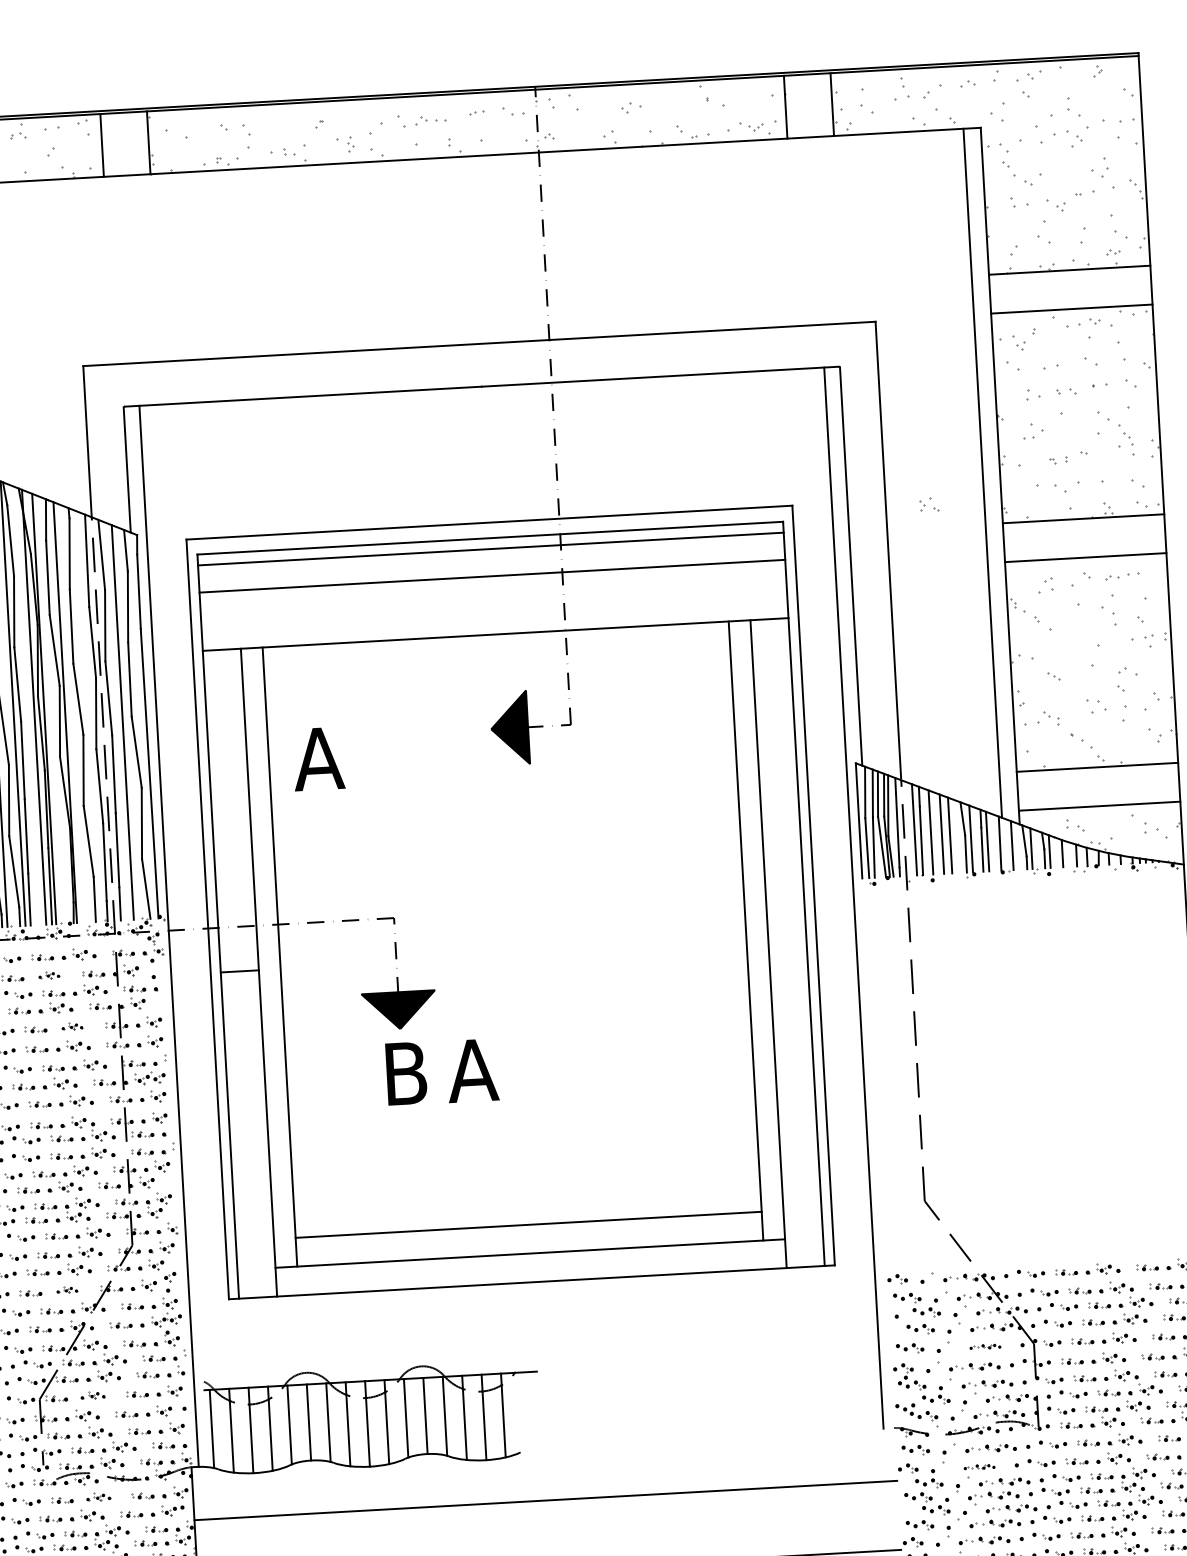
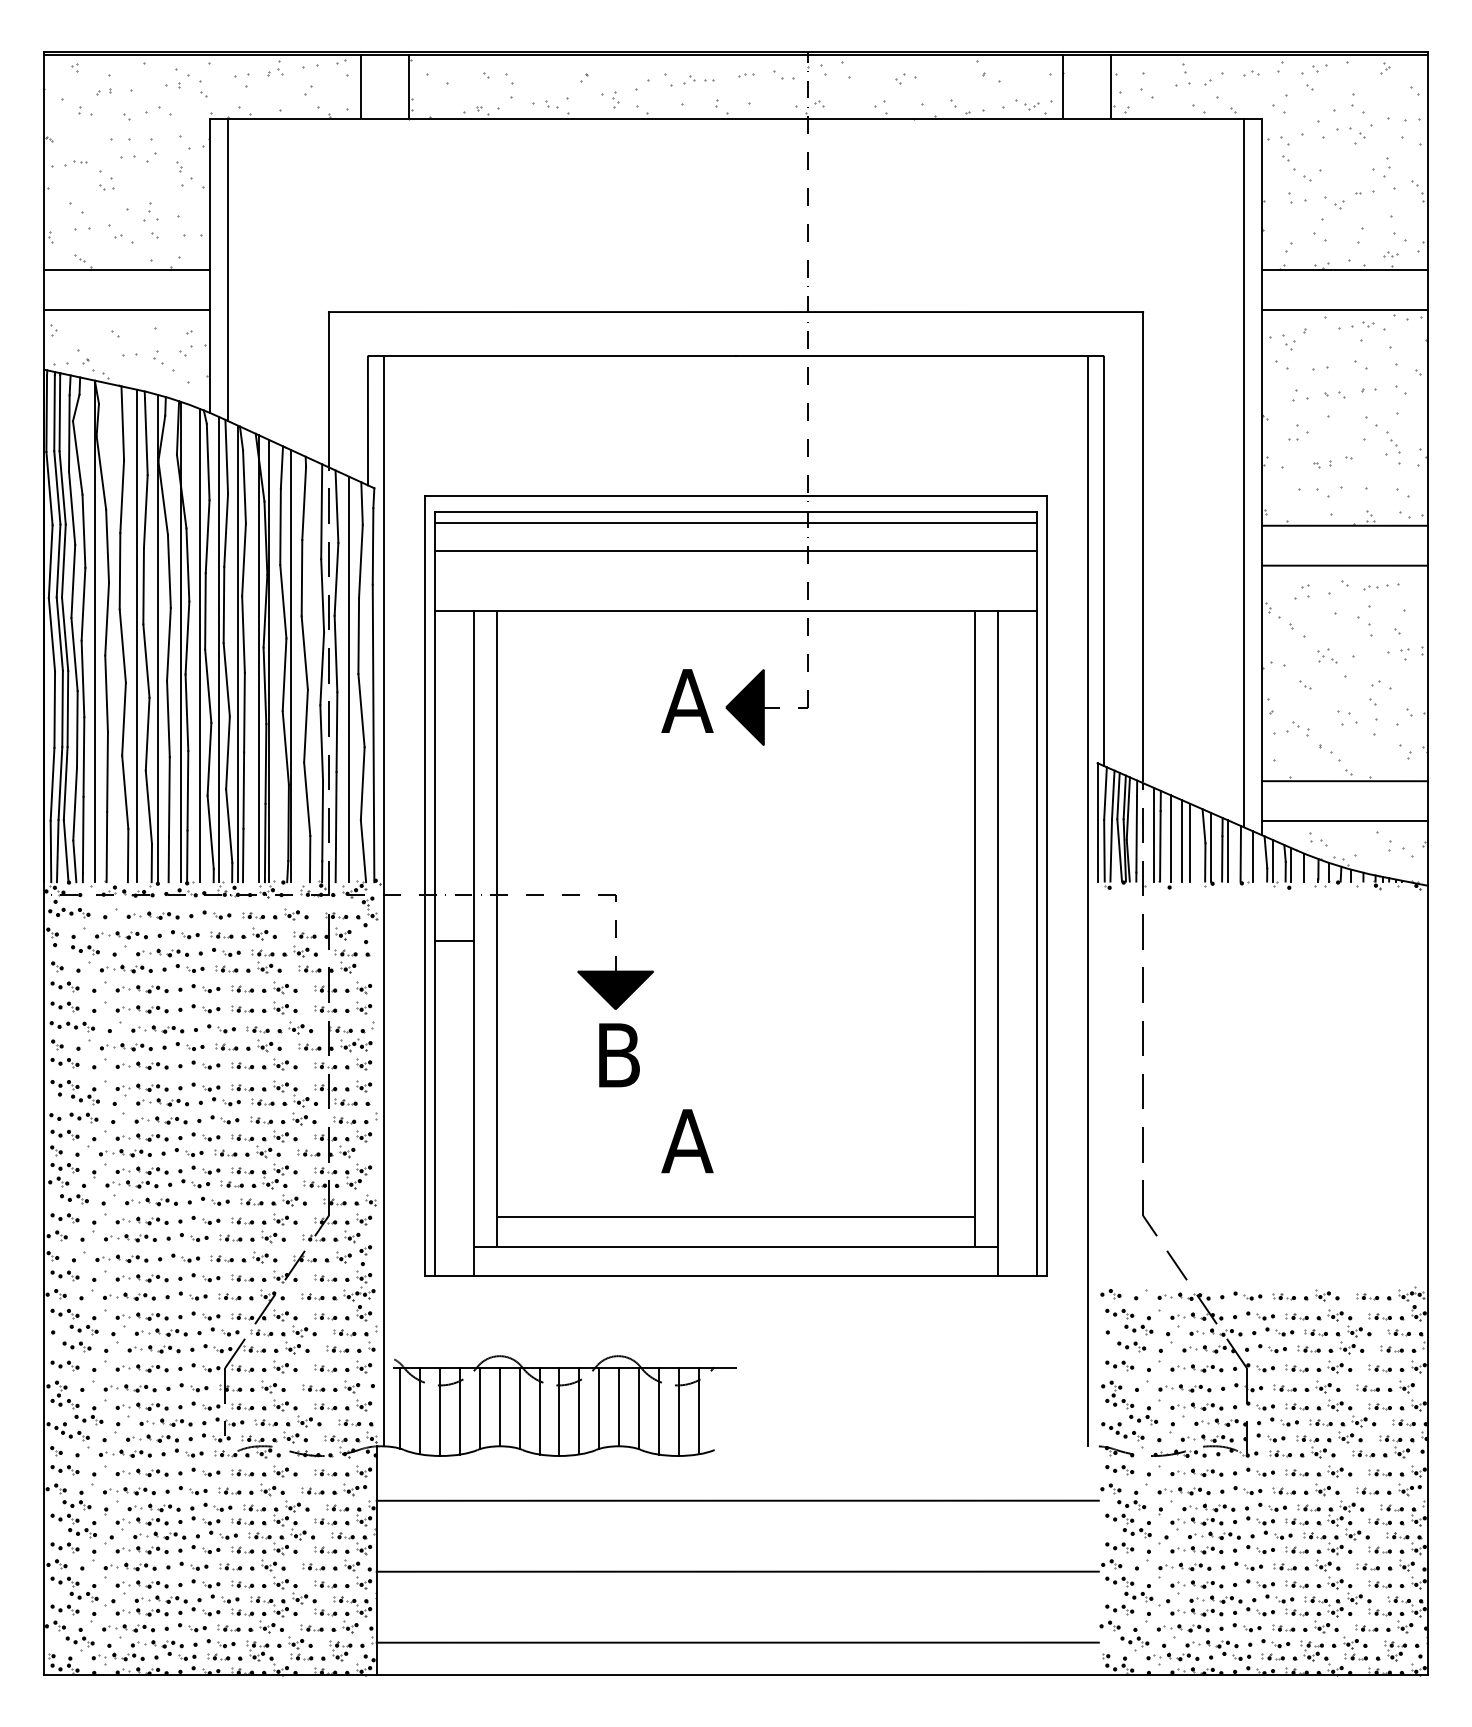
part: (929, 504) -> (1327, 655), moved
text: (318, 758) -> (687, 700), moved
part: (48, 974) -> (258, 933), size x1.67
part: (71, 1026) -> (279, 987), size x1.67
text: (472, 1070) -> (687, 1141), moved
part: (67, 1289) -> (259, 1257), size x1.67
part: (985, 1346) -> (1196, 1368), size x1.67
part: (92, 1394) -> (279, 1366), size x1.43
part: (979, 1467) -> (1183, 1491), size x1.67
part: (98, 1497) -> (279, 1471), size x1.43

